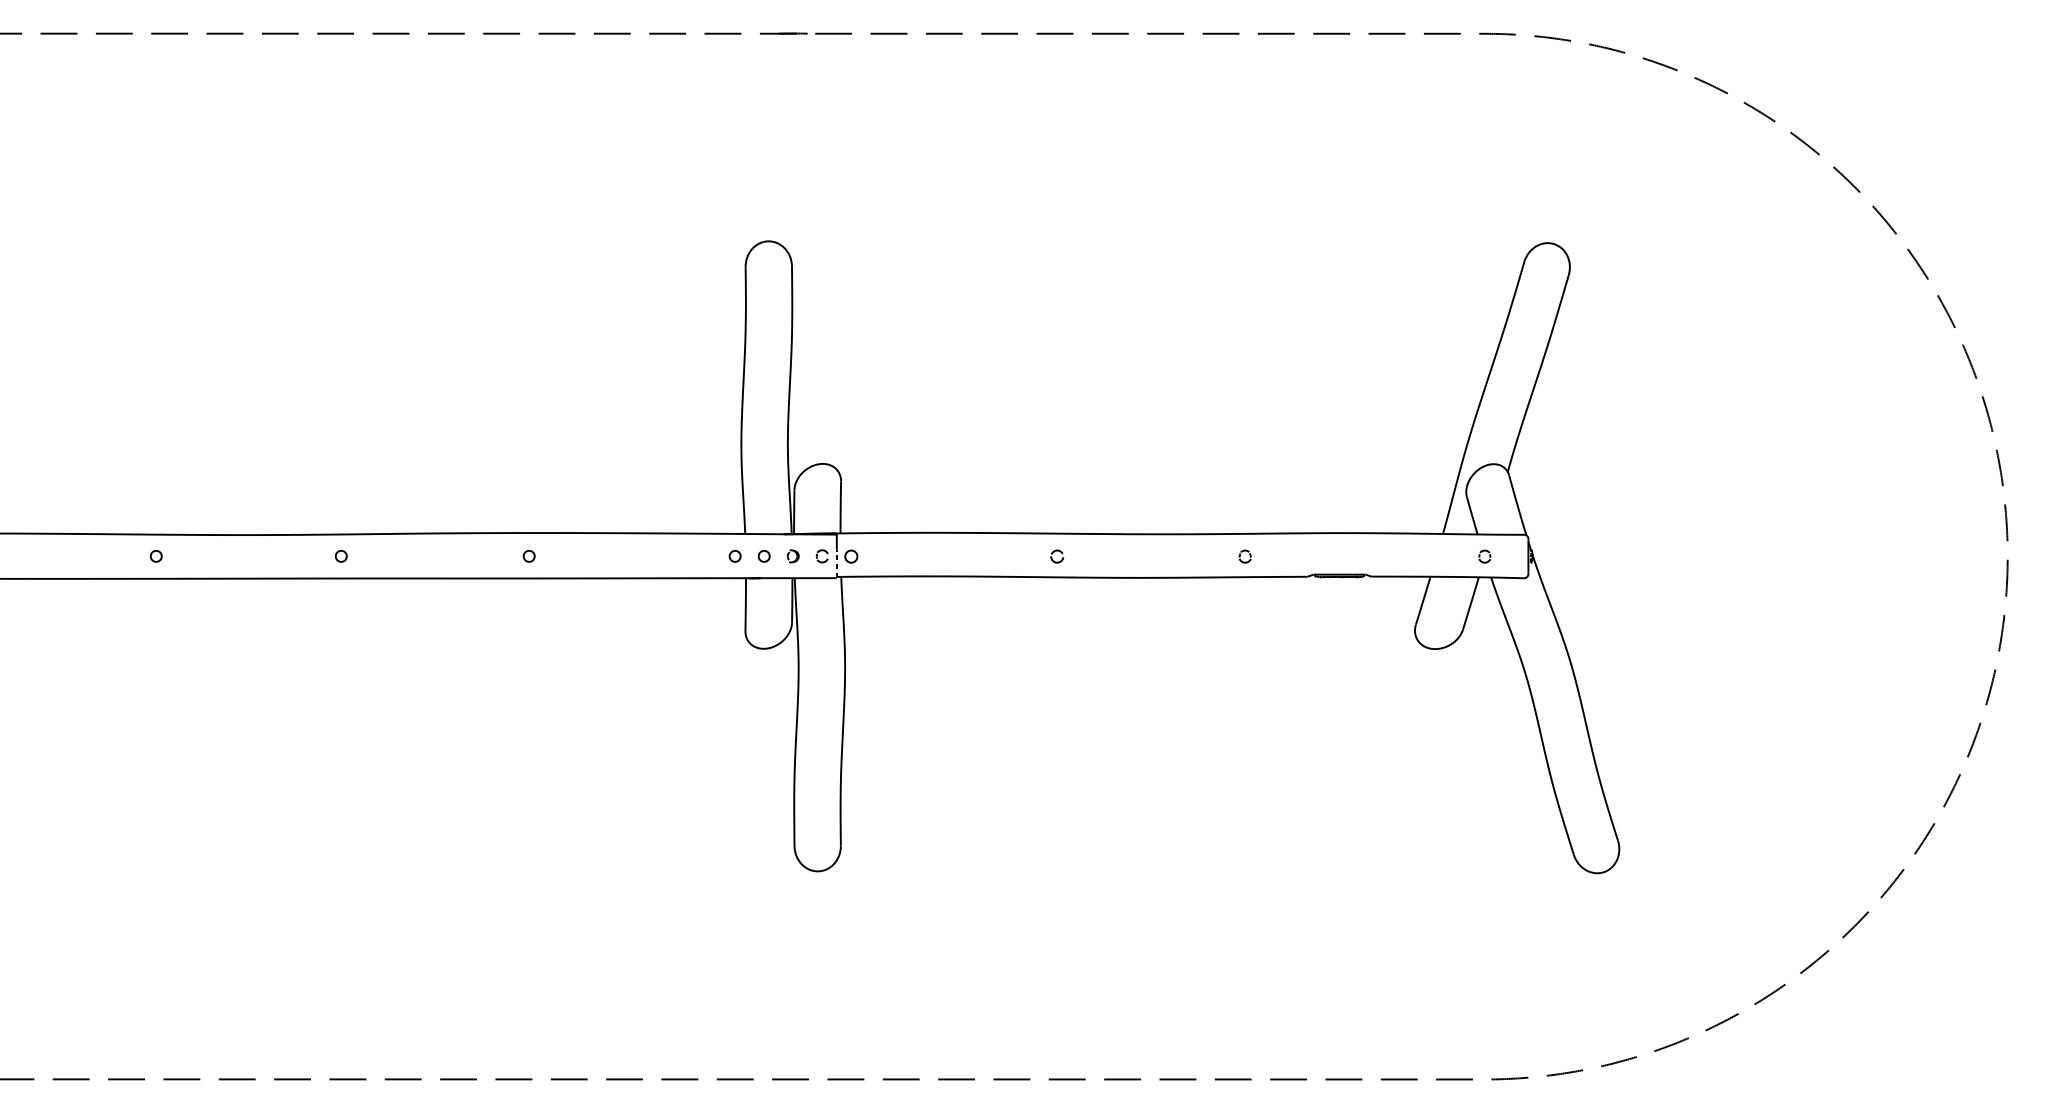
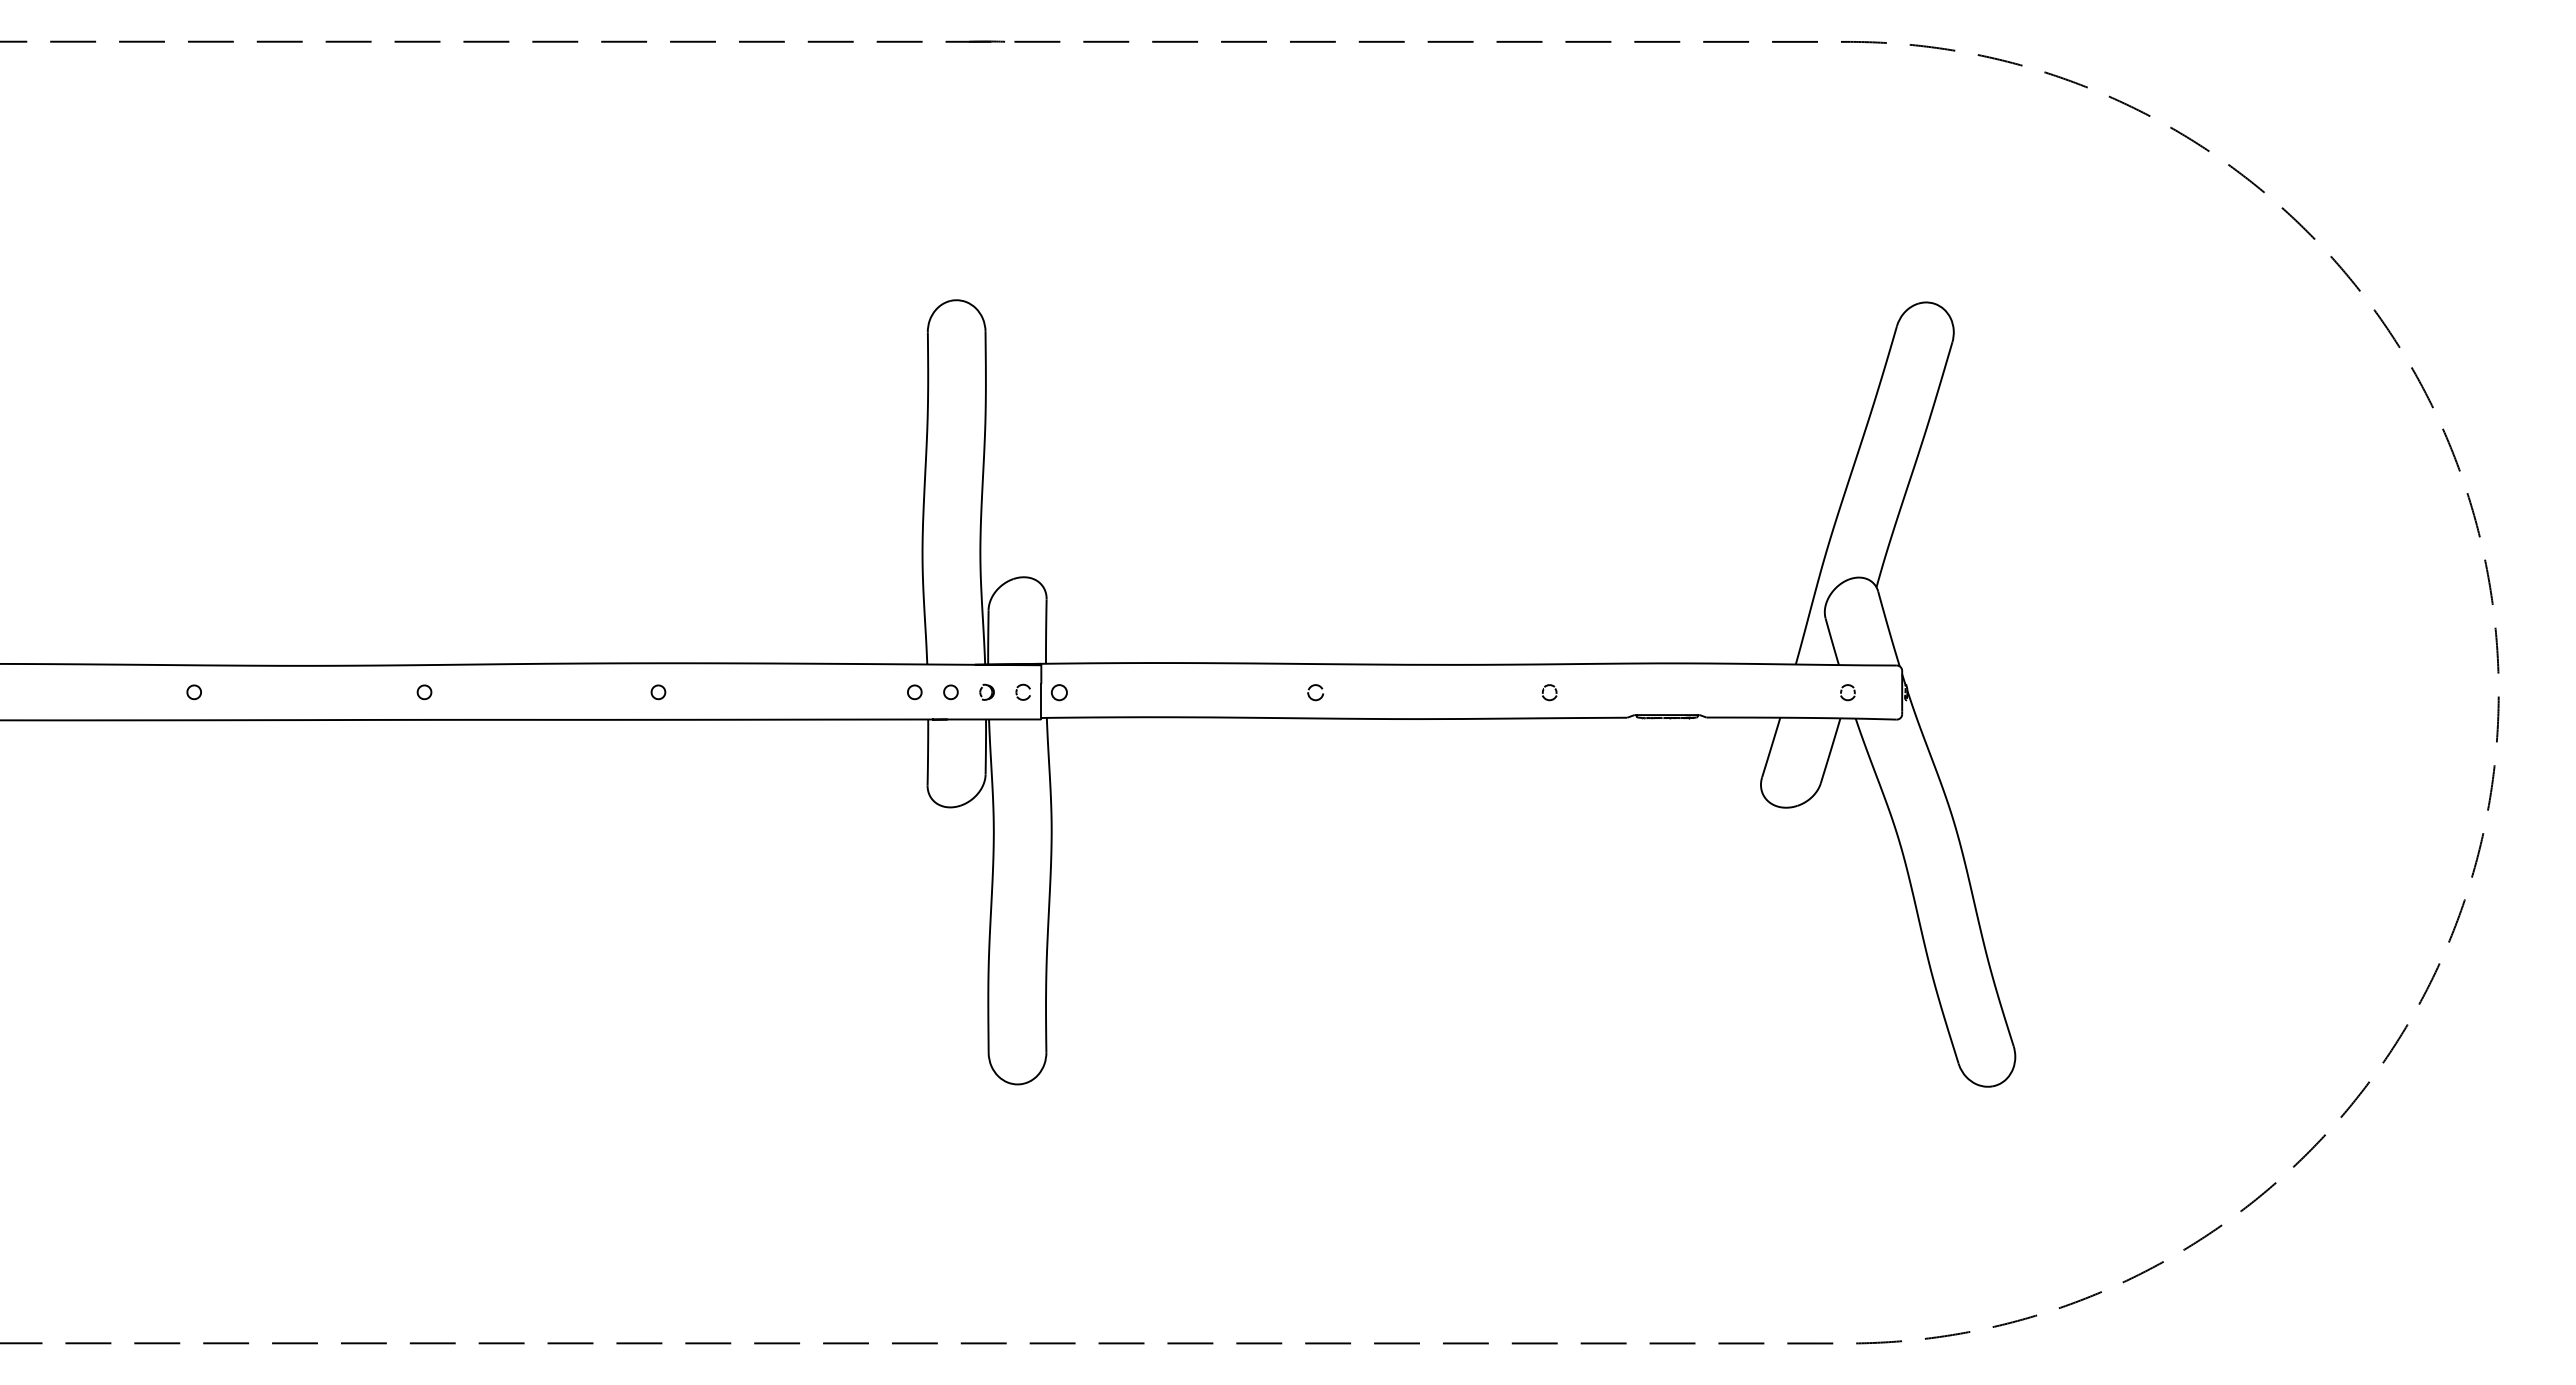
line: (836, 563) -> (1041, 701), dashed -> solid

